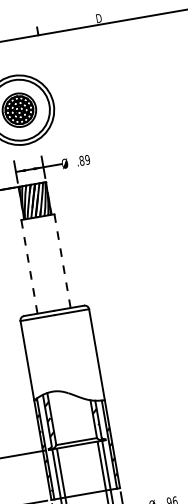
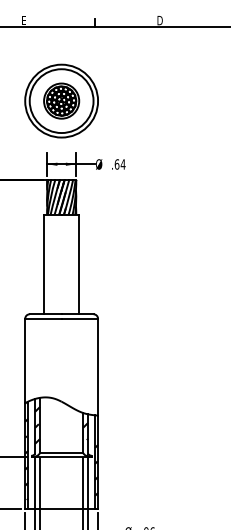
text: (84, 160) -> (119, 164), .89 -> .64
line: (62, 261) -> (79, 264), dashed -> solid
line: (29, 266) -> (44, 264), dashed -> solid

